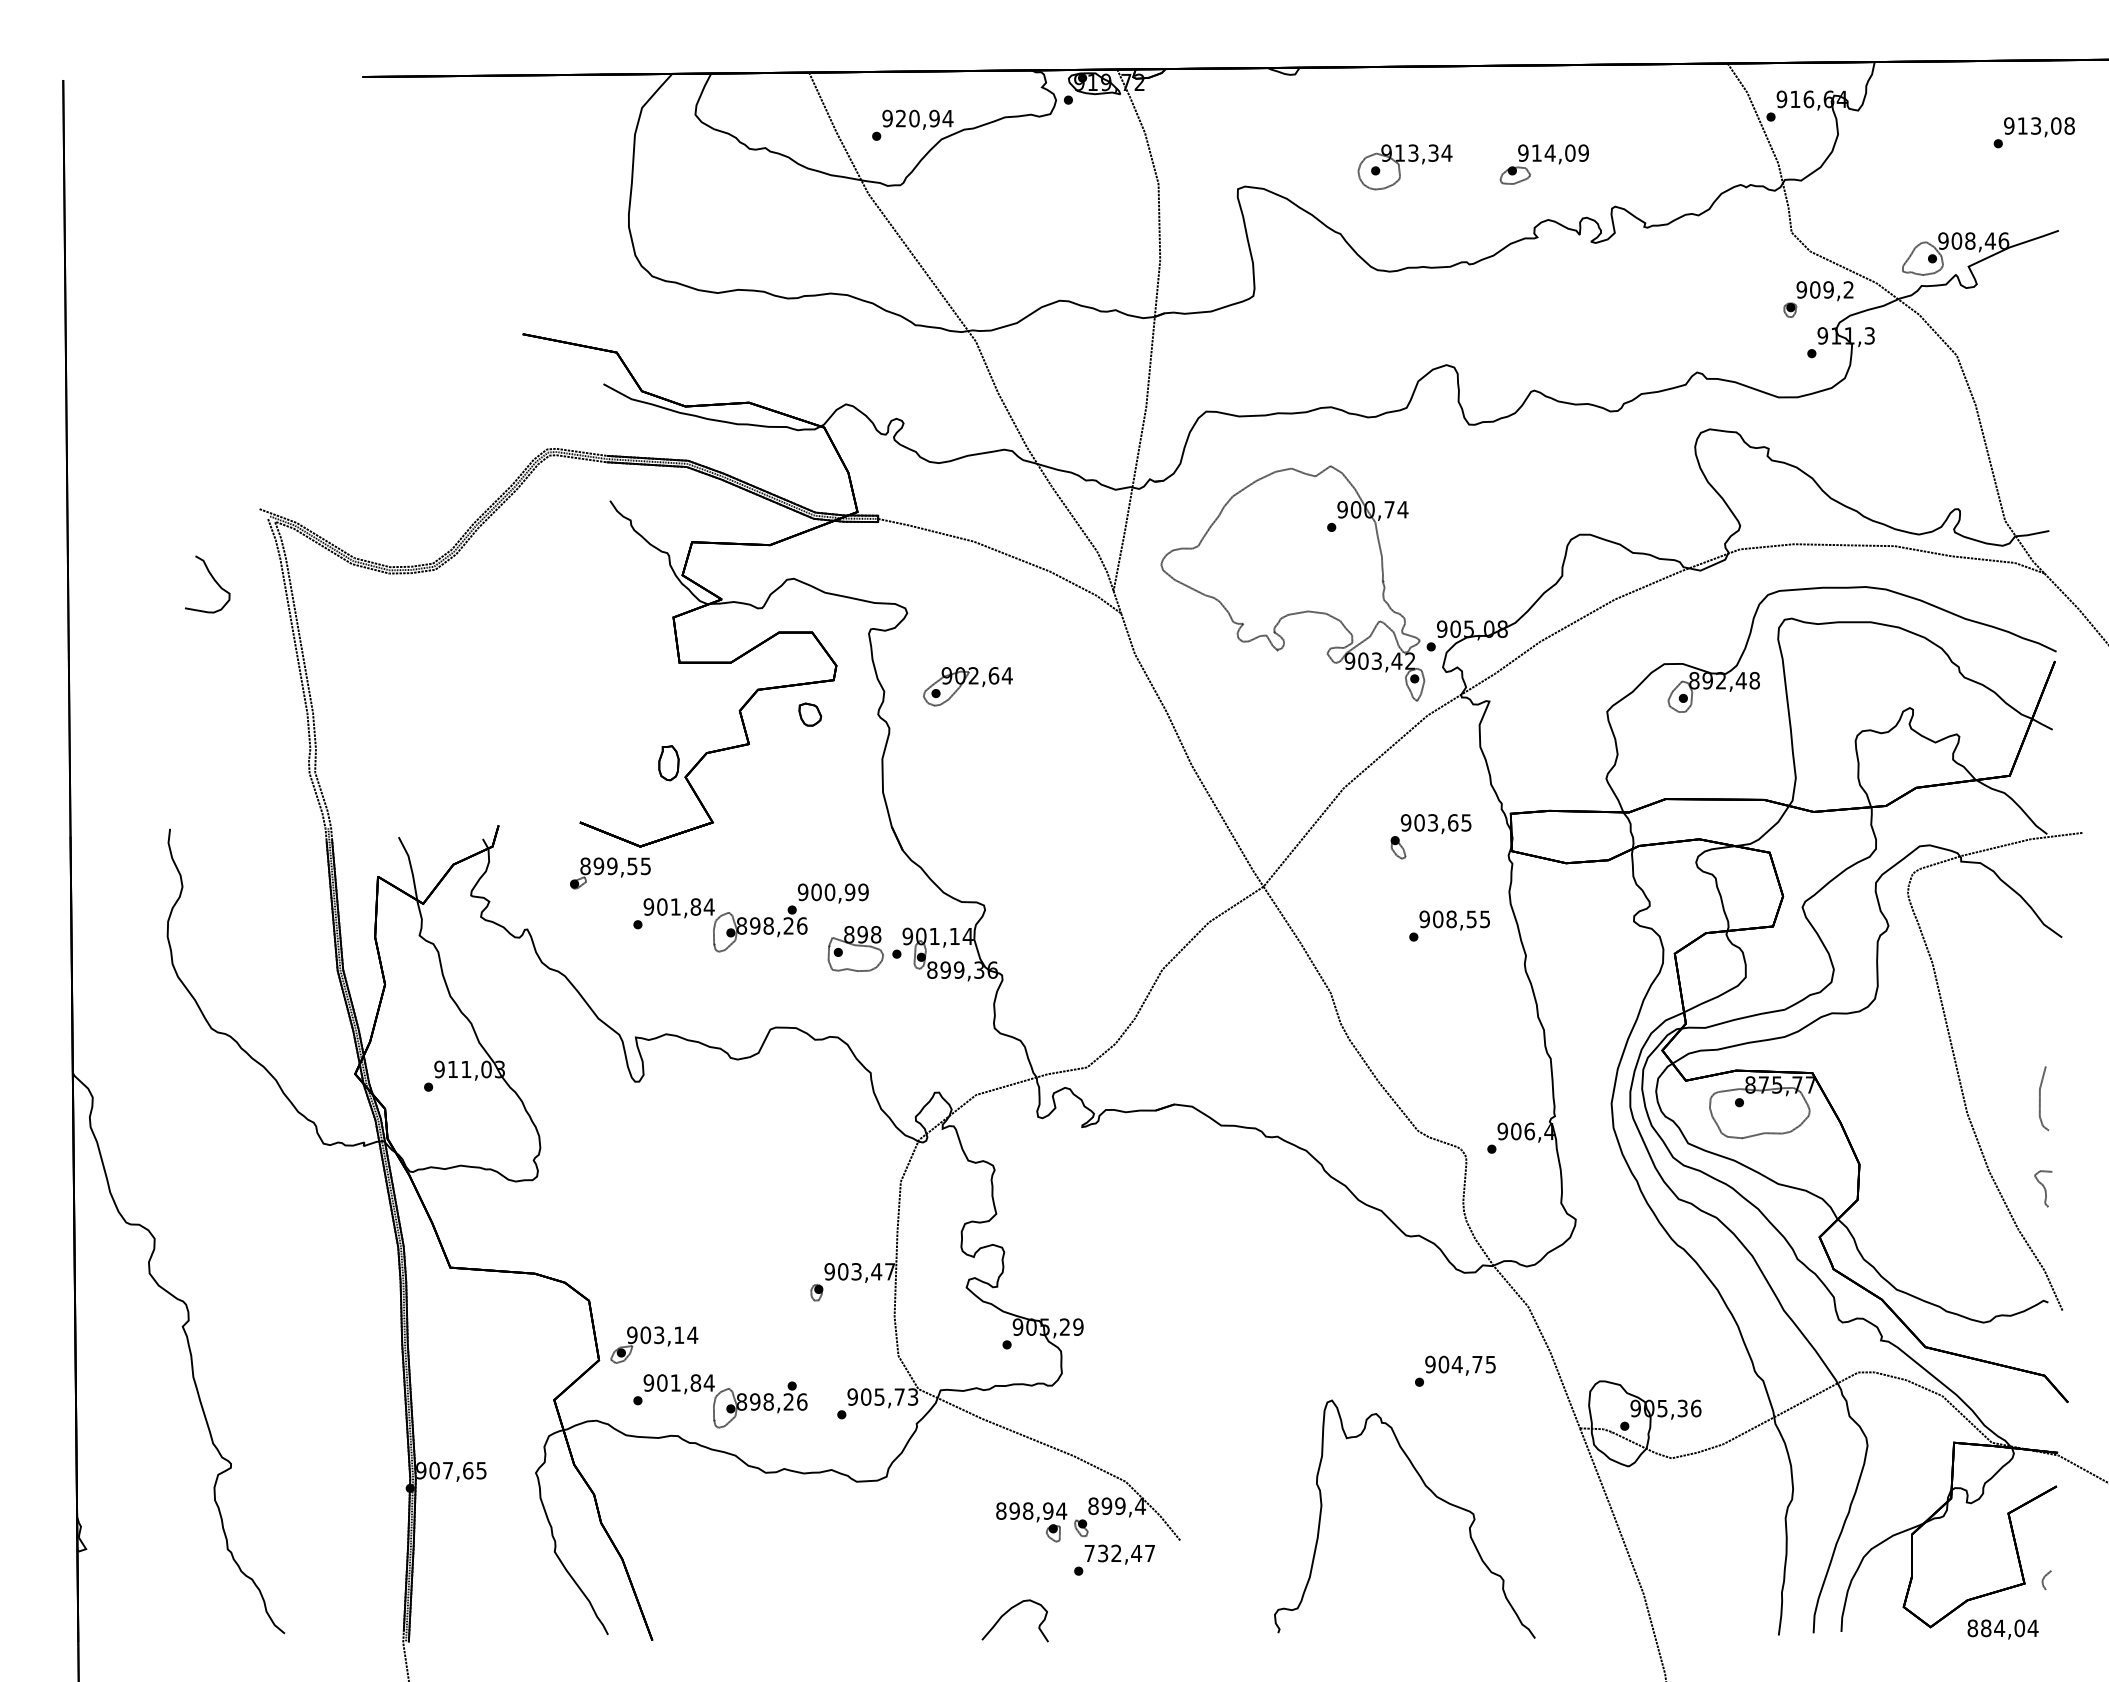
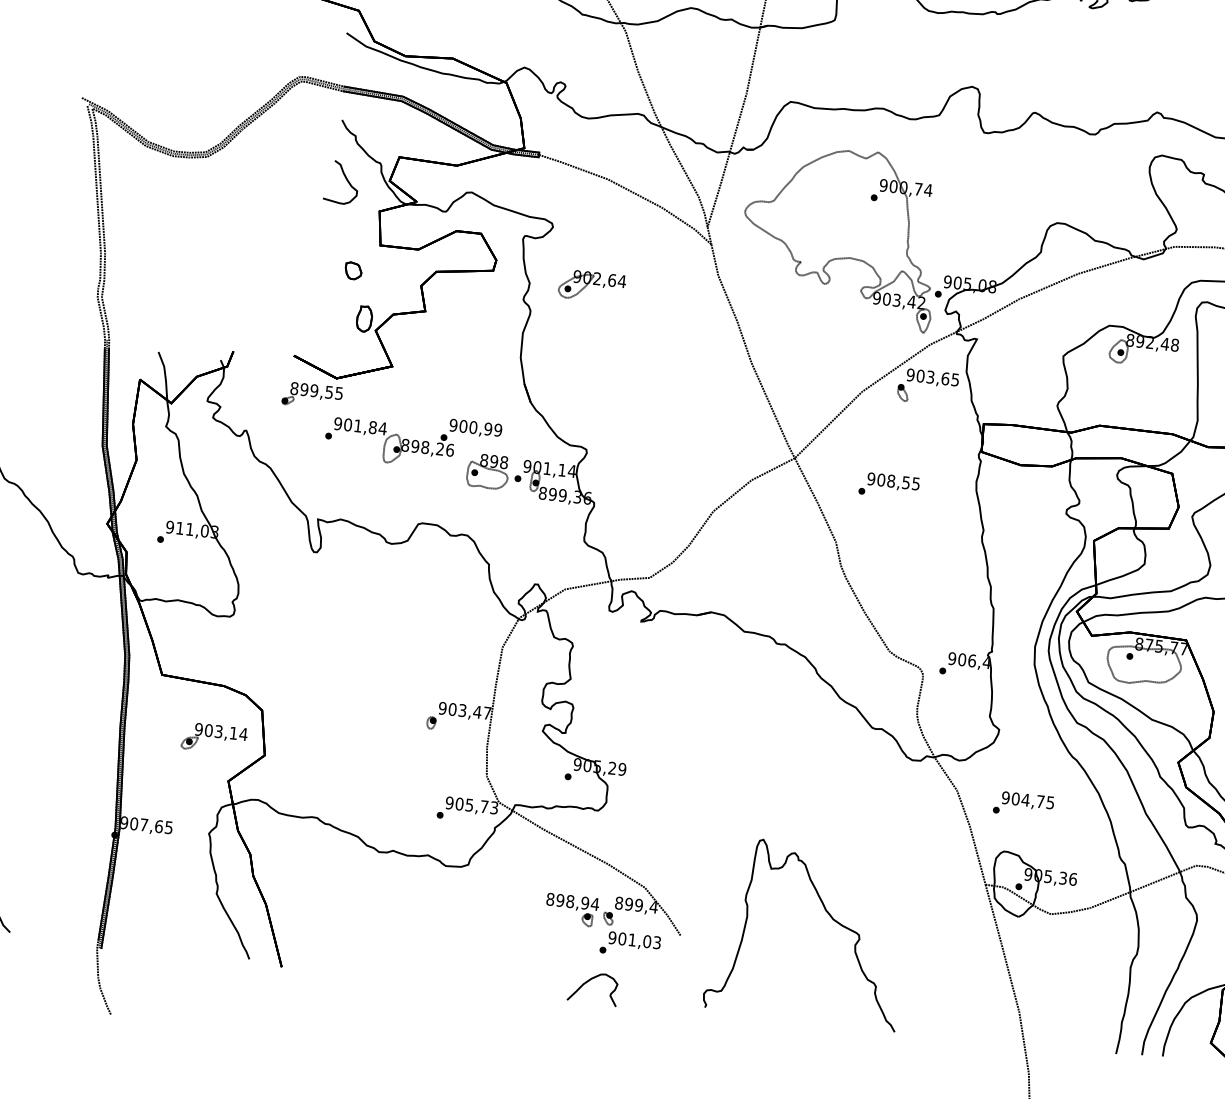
curve: (213, 580) -> (346, 180), moved
part: (810, 714) -> (353, 270), moved
part: (1430, 836) -> (927, 387), moved
text: (1449, 925) -> (889, 485), moved
part: (654, 1344) -> (214, 738), moved
text: (1455, 1370) -> (1023, 804), moved
part: (720, 1401) -> (351, 795), removed
curve: (1430, 1491) -> (829, 915), moved
text: (1119, 1553) -> (634, 940), 732,47 -> 901,03
curve: (1009, 1611) -> (589, 981), moved

